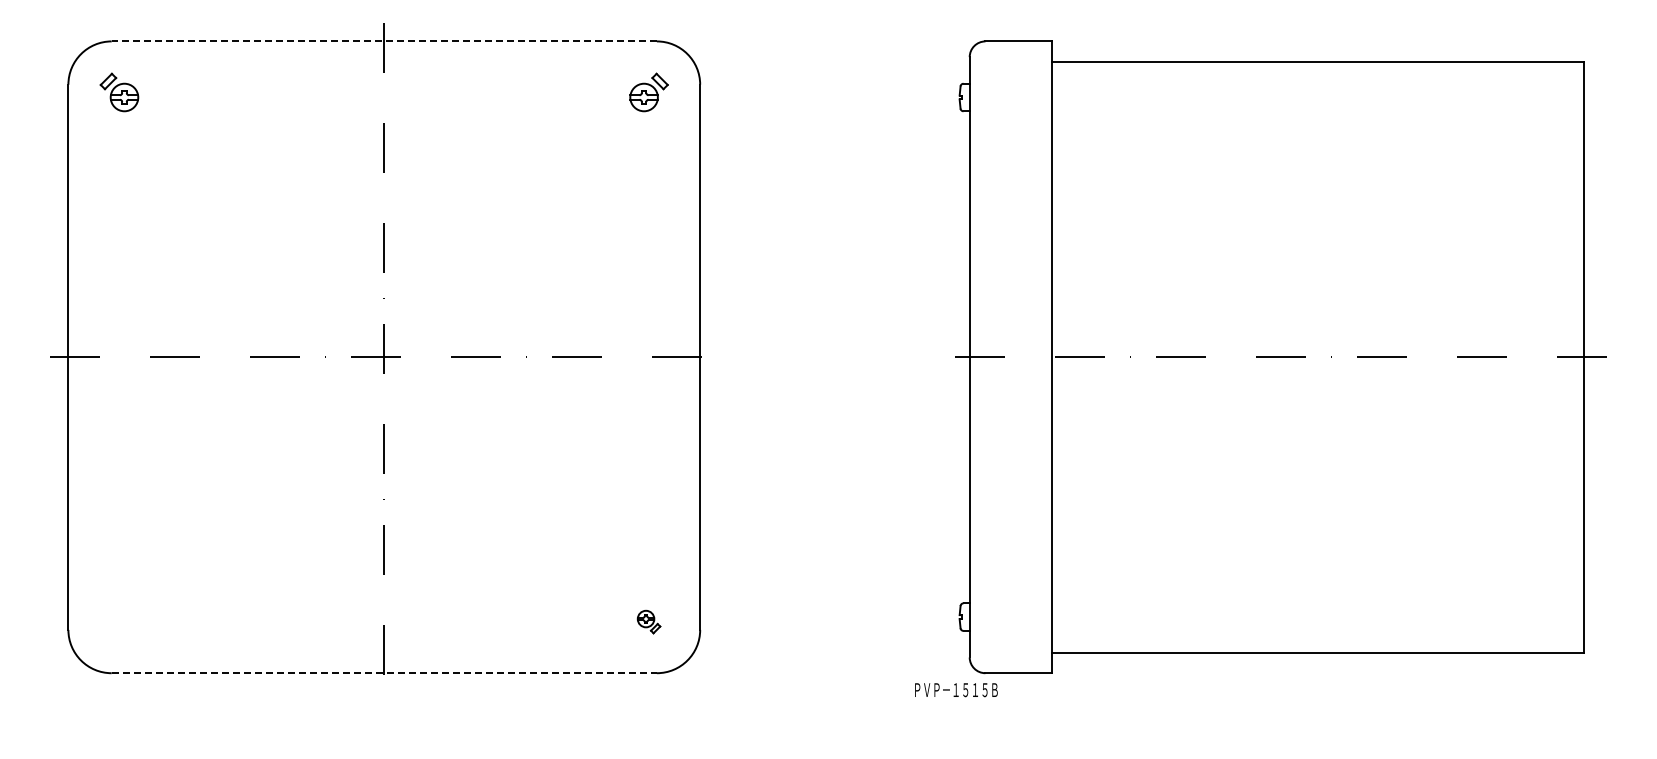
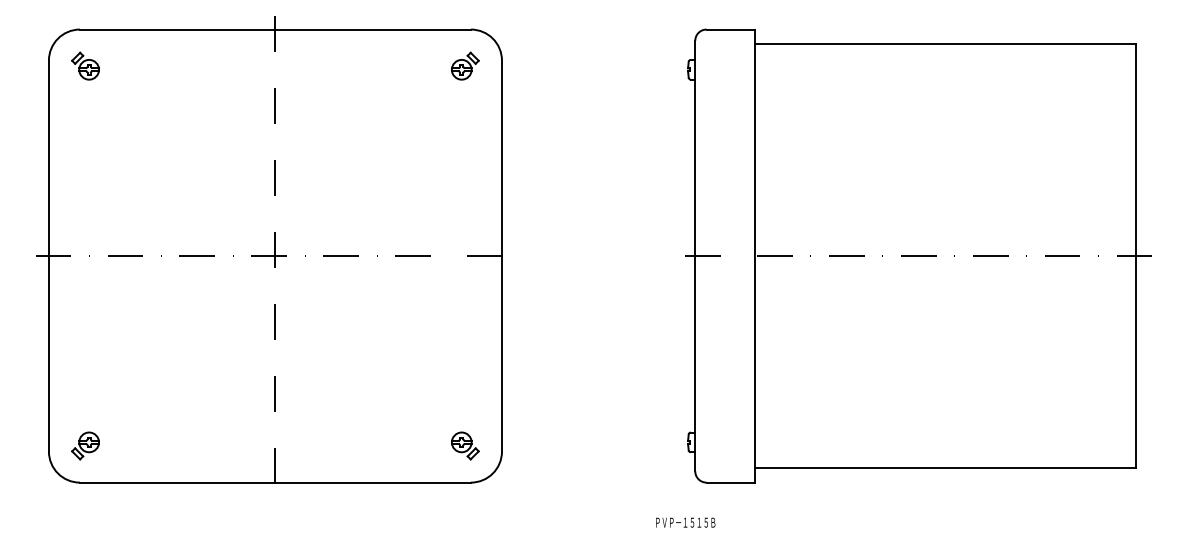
line: (384, 41) -> (275, 29), dashed -> solid
part: (119, 621) -> (85, 445), added
part: (648, 621) -> (464, 445), size x1.67
line: (384, 673) -> (275, 482), dashed -> solid
text: (956, 690) -> (685, 522), moved

